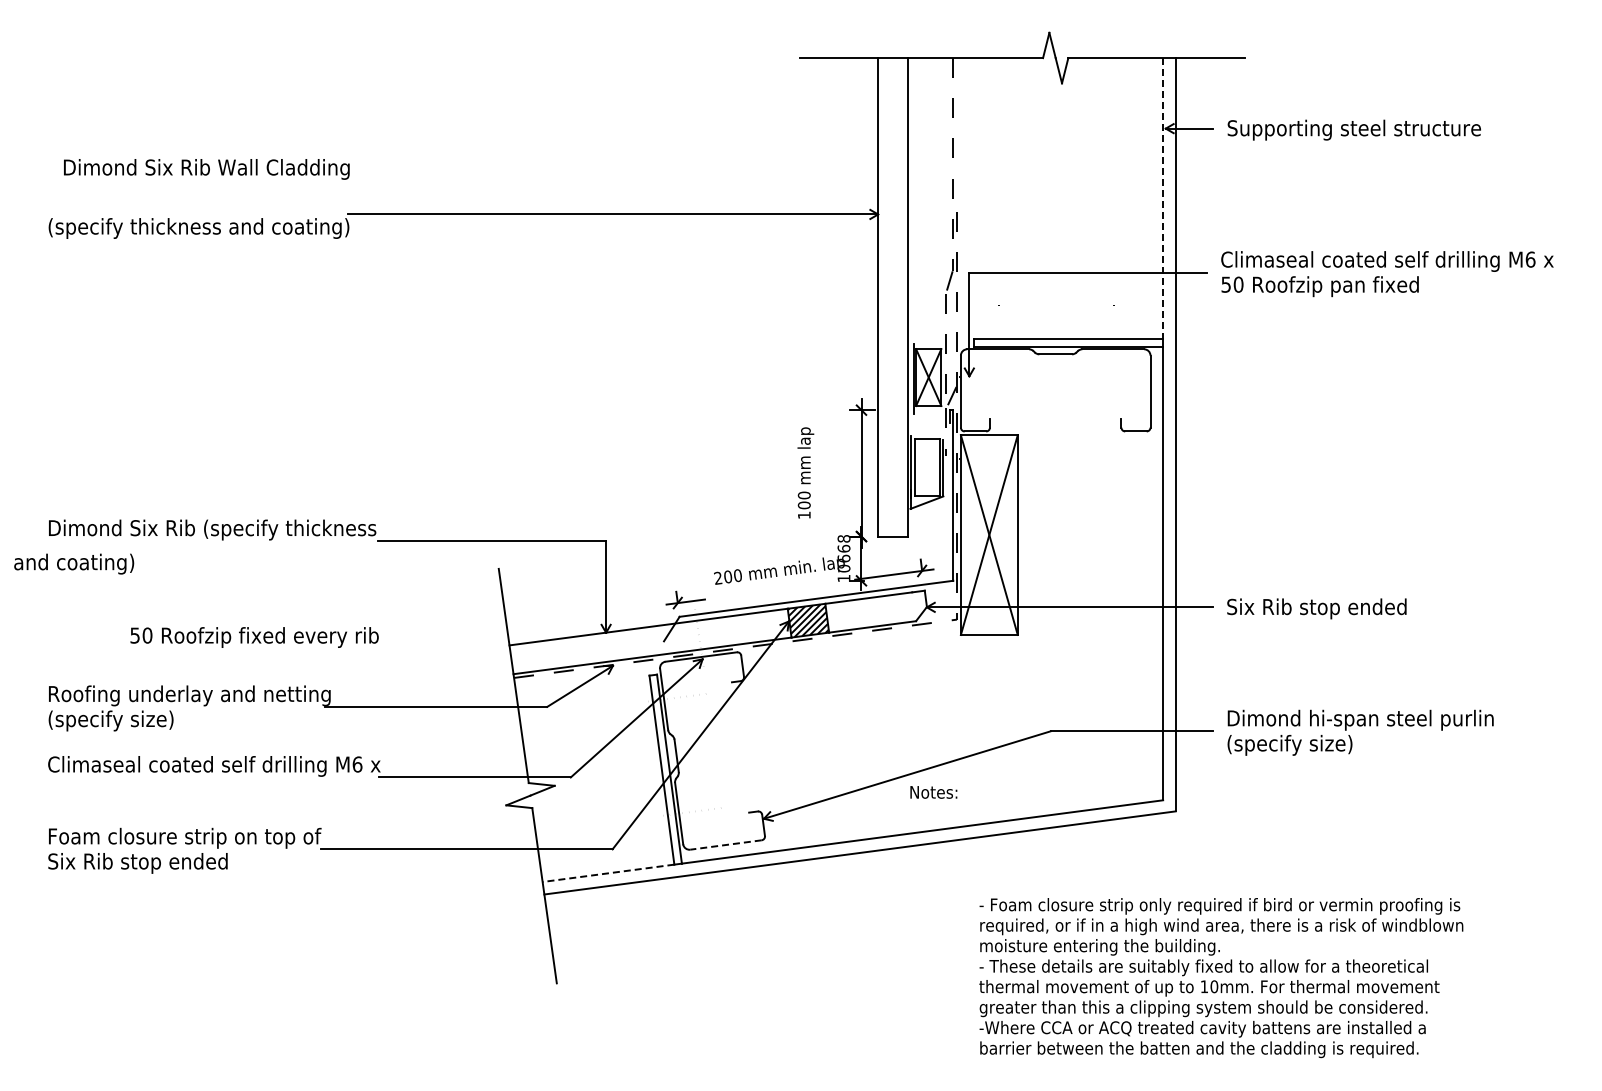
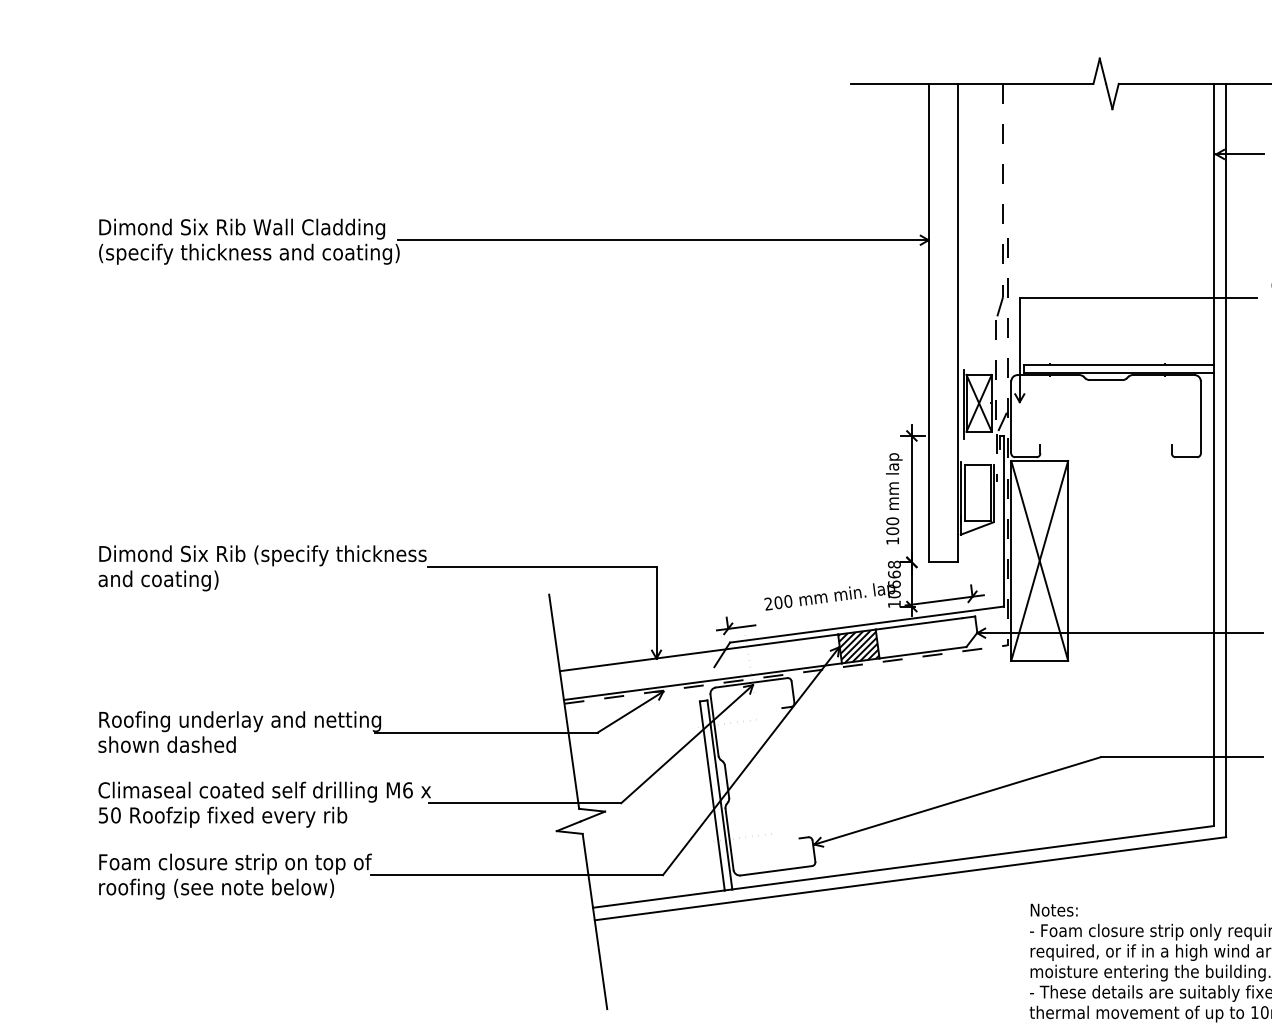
text: (206, 169) -> (241, 229), moved
line: (1163, 198) -> (1213, 224), dashed -> solid
text: (805, 472) -> (893, 498), moved
text: (74, 563) -> (158, 580), moved
text: (254, 637) -> (222, 817), moved
text: (116, 720) -> (166, 746), (specify size) -> shown dashed
text: (933, 792) -> (1053, 910), moved
line: (725, 845) -> (775, 871), dashed -> solid
text: (165, 863) -> (215, 889), Six Rib stop ended -> roofing (see note below)
line: (608, 873) -> (658, 899), dashed -> solid

